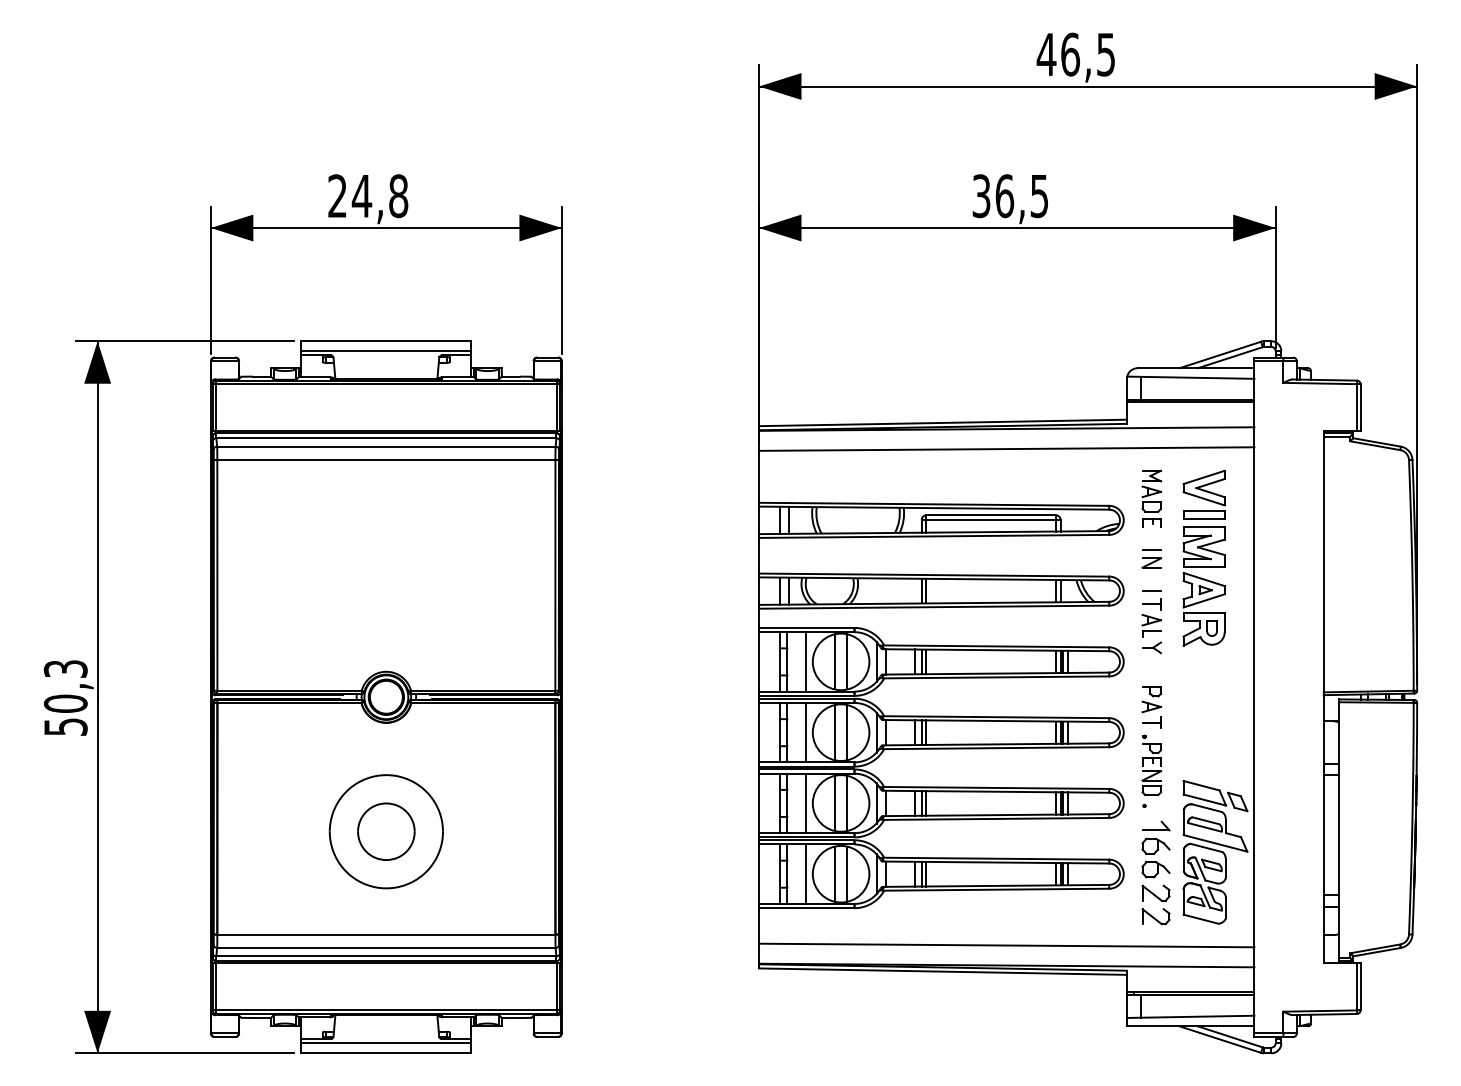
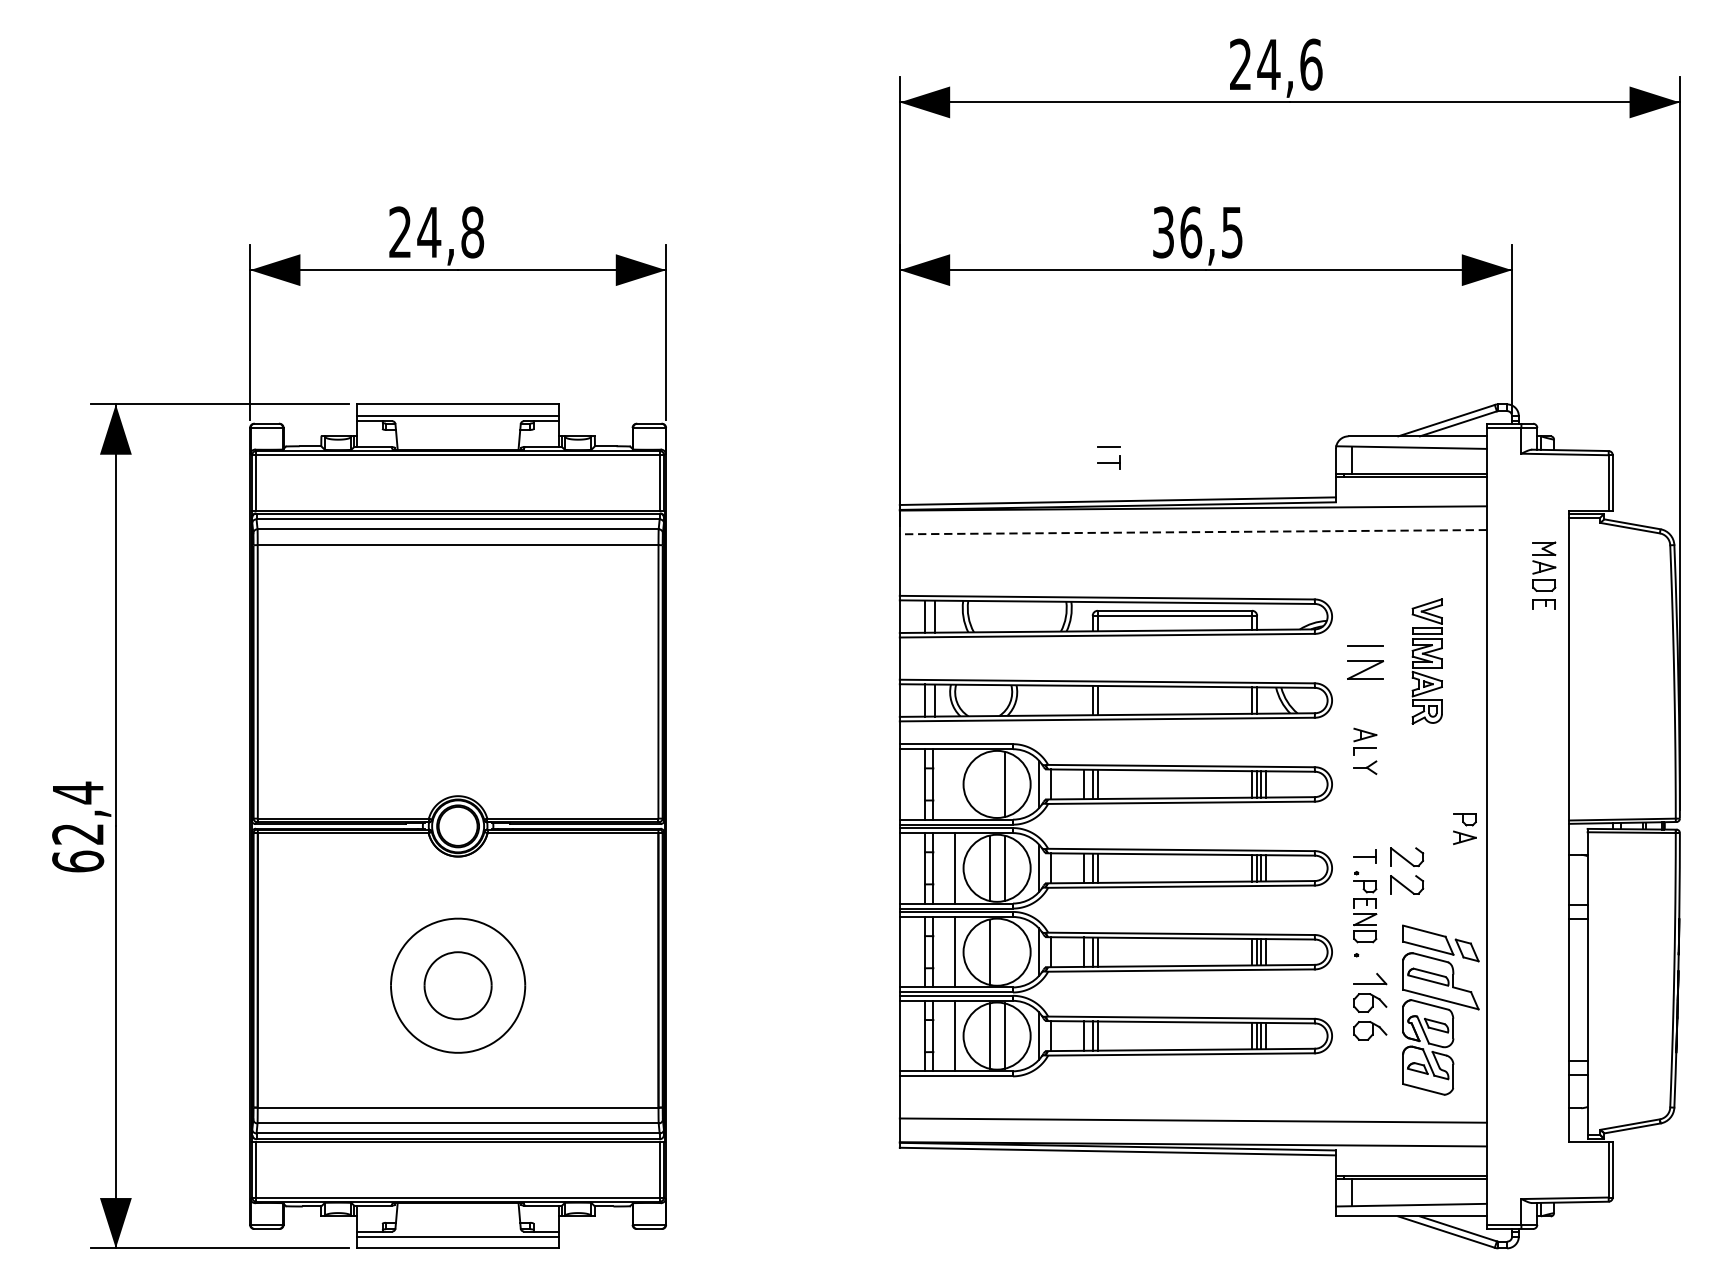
text: (1075, 54) -> (1274, 64), 46,5 -> 24,6
line: (1006, 449) -> (1193, 532), solid -> dashed
part: (1151, 498) -> (1543, 575), moved
part: (1203, 557) -> (1426, 660), size x0.6
part: (1151, 558) -> (1365, 661), size x1.6
part: (1151, 600) -> (1108, 458), moved
line: (805, 661) -> (954, 783), removed
line: (834, 661) -> (989, 783), removed
text: (65, 697) -> (77, 826), 50,3 -> 62,4
part: (1151, 699) -> (1464, 828), moved
line: (847, 803) -> (1004, 952), removed
part: (1155, 904) -> (1406, 870), moved

